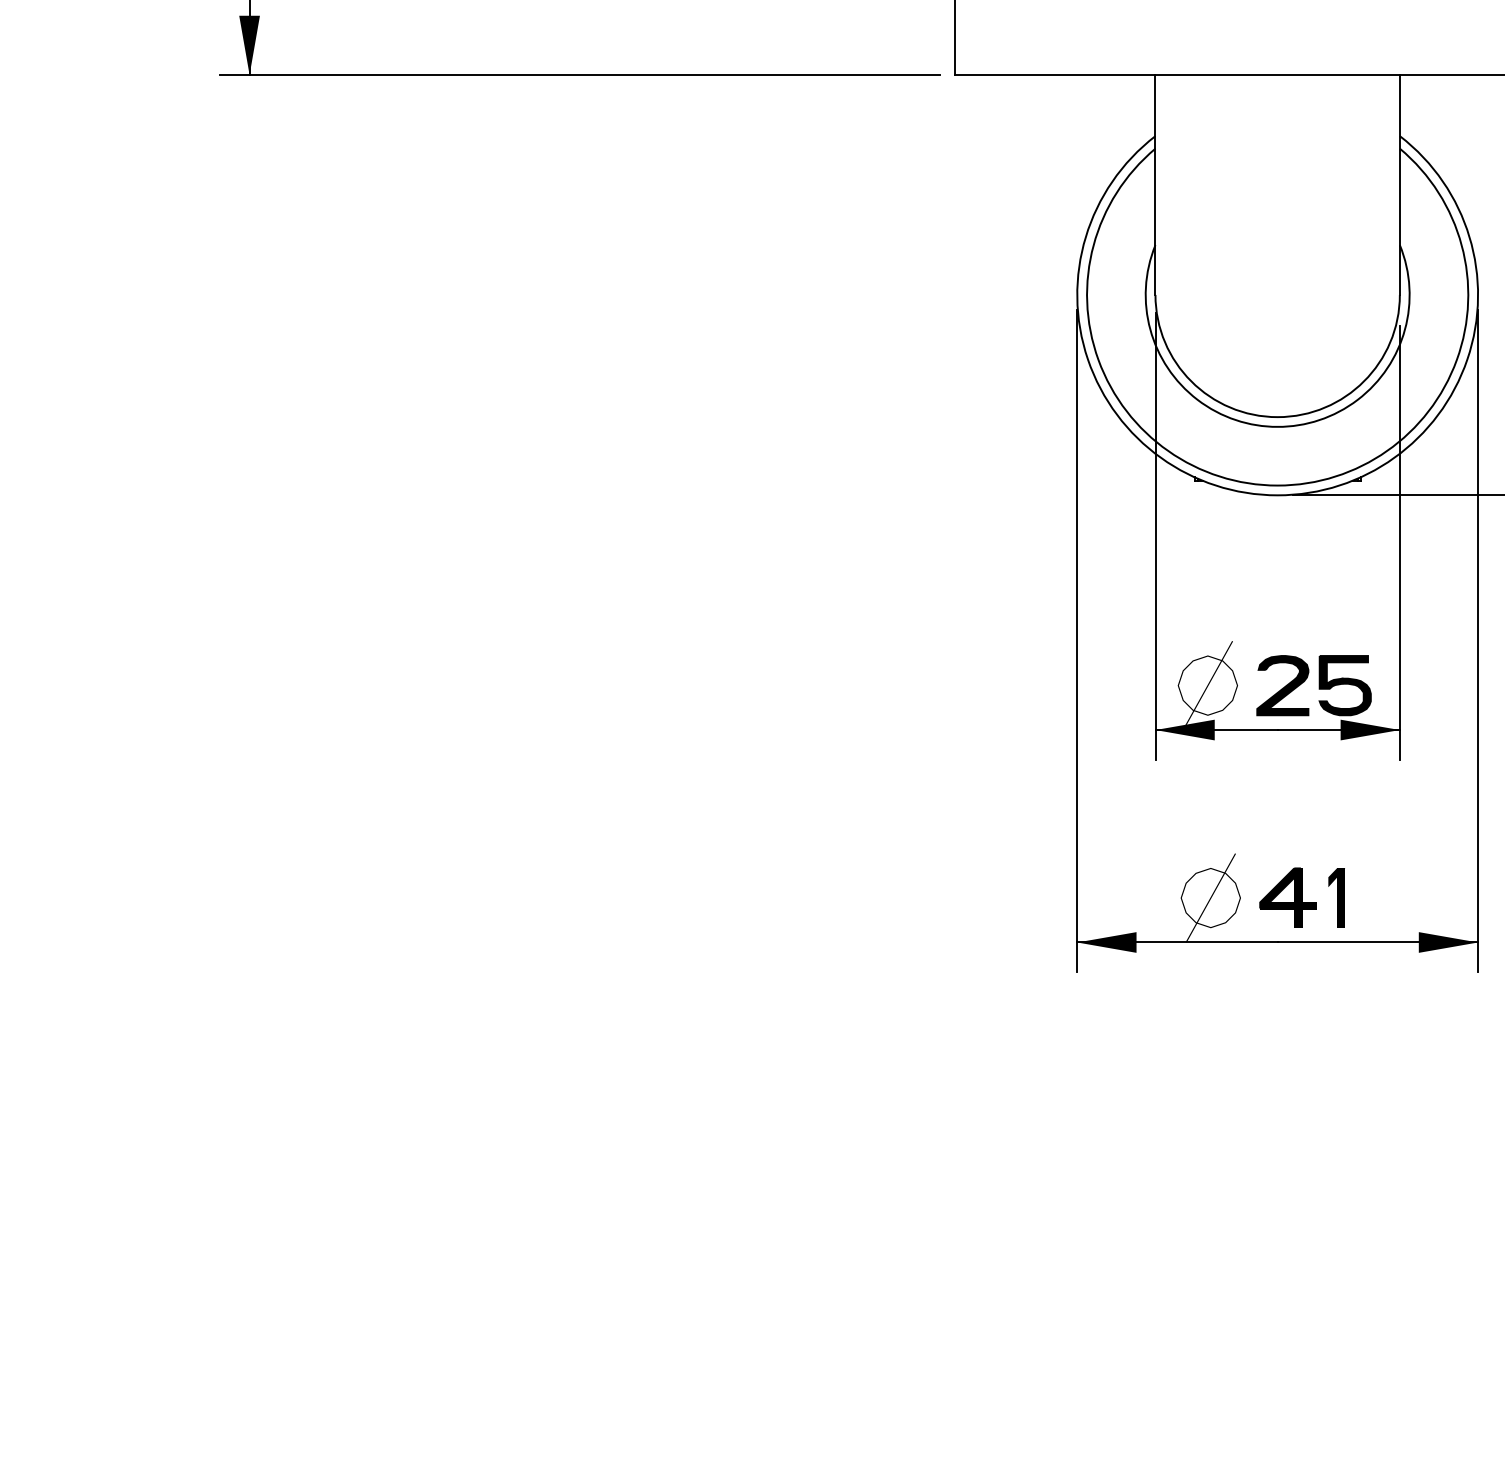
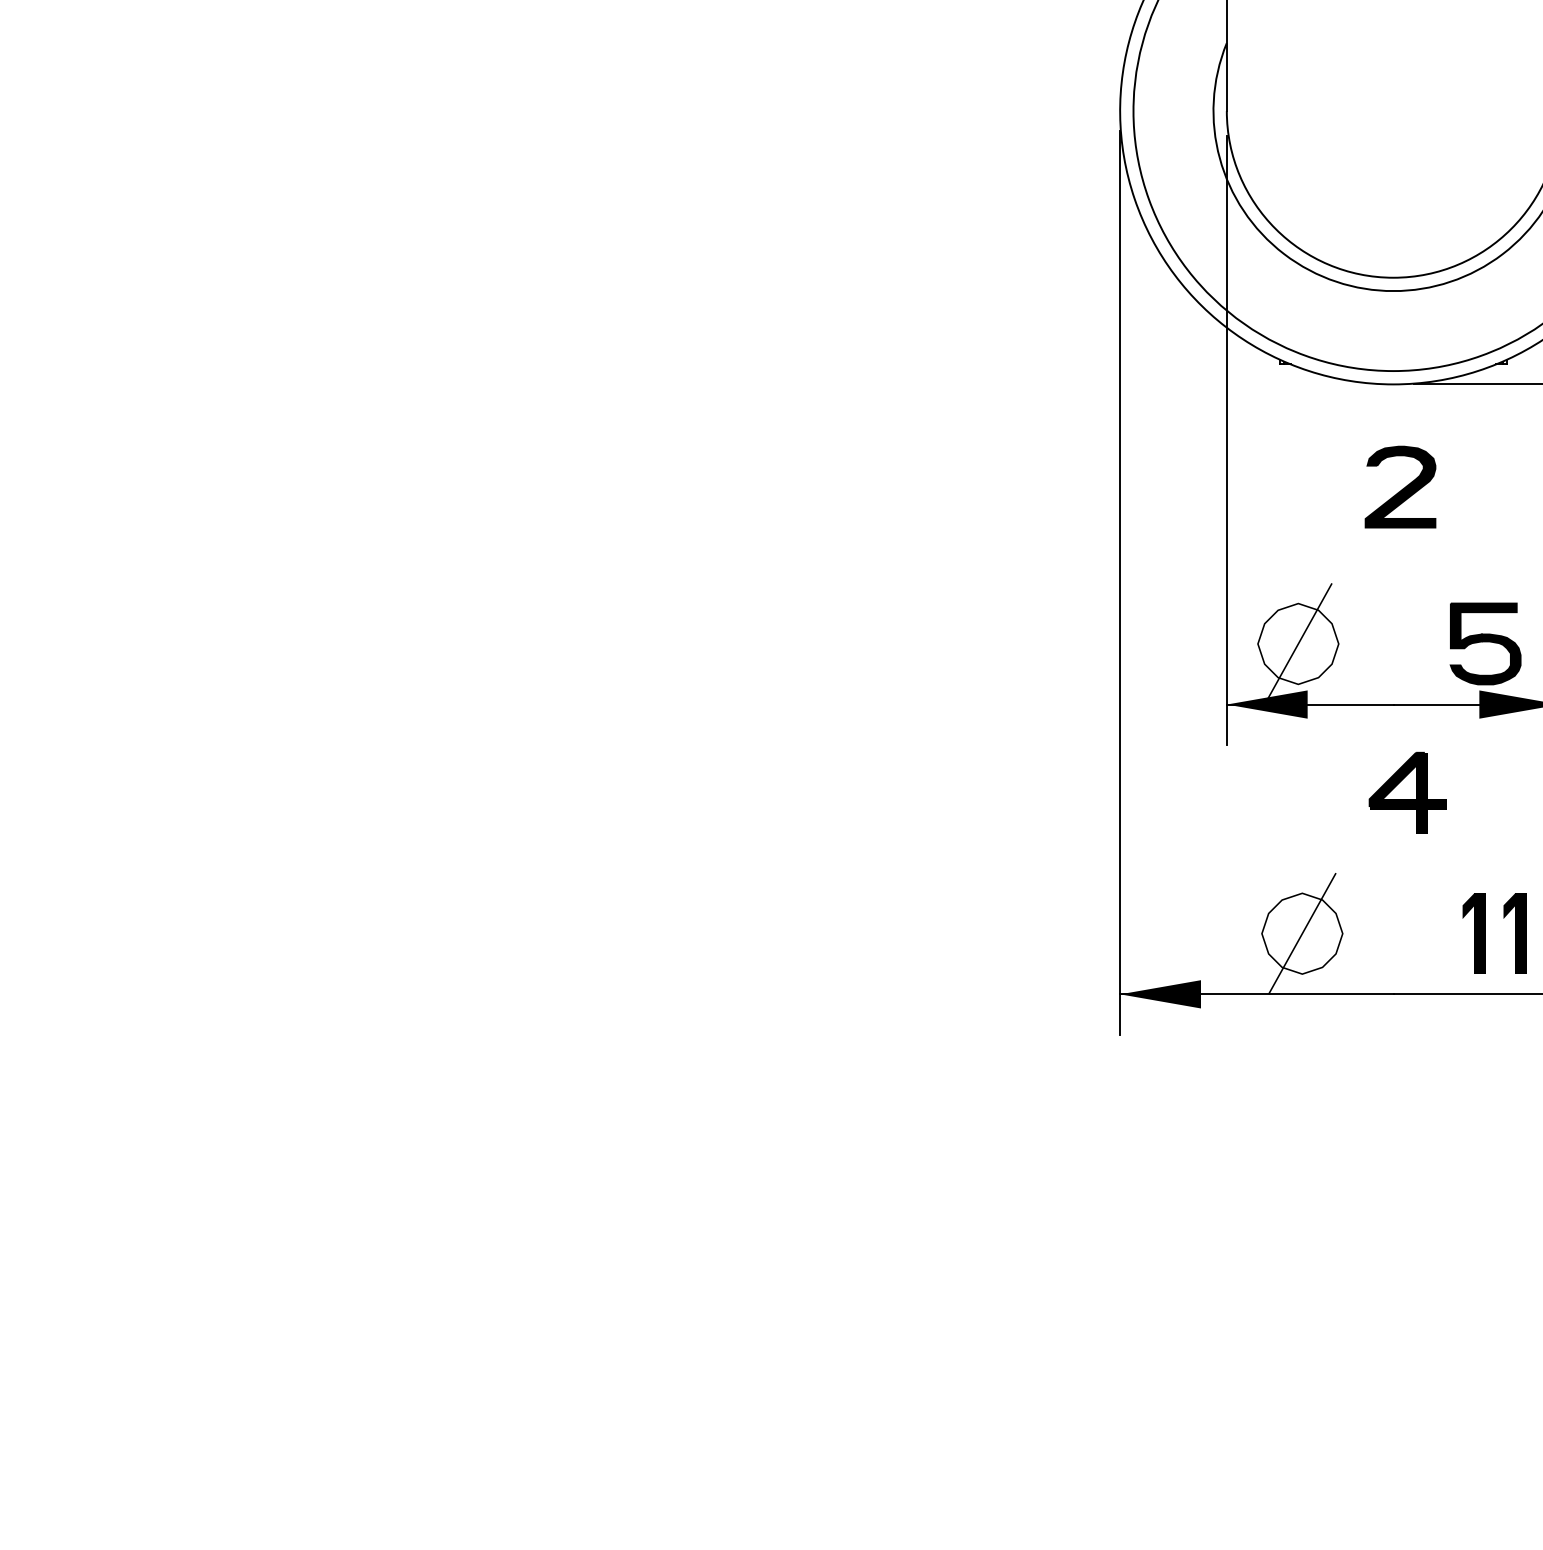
part: (1282, 685) -> (1400, 486), moved
part: (1287, 897) -> (1406, 792), moved
part: (1366, 897) -> (1514, 932), added

